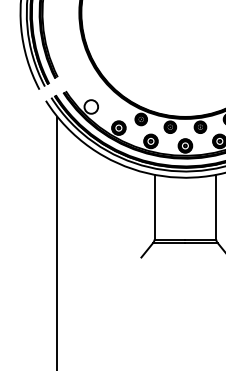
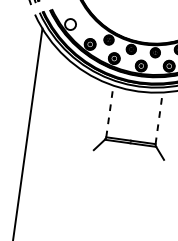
line: (154, 206) -> (109, 110), solid -> dashed
line: (216, 206) -> (159, 117), solid -> dashed

